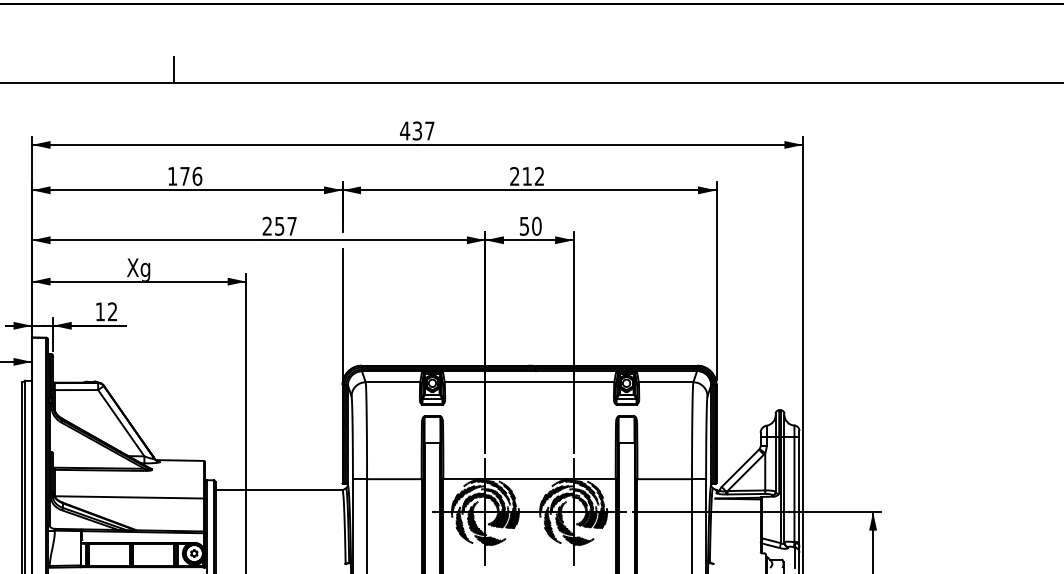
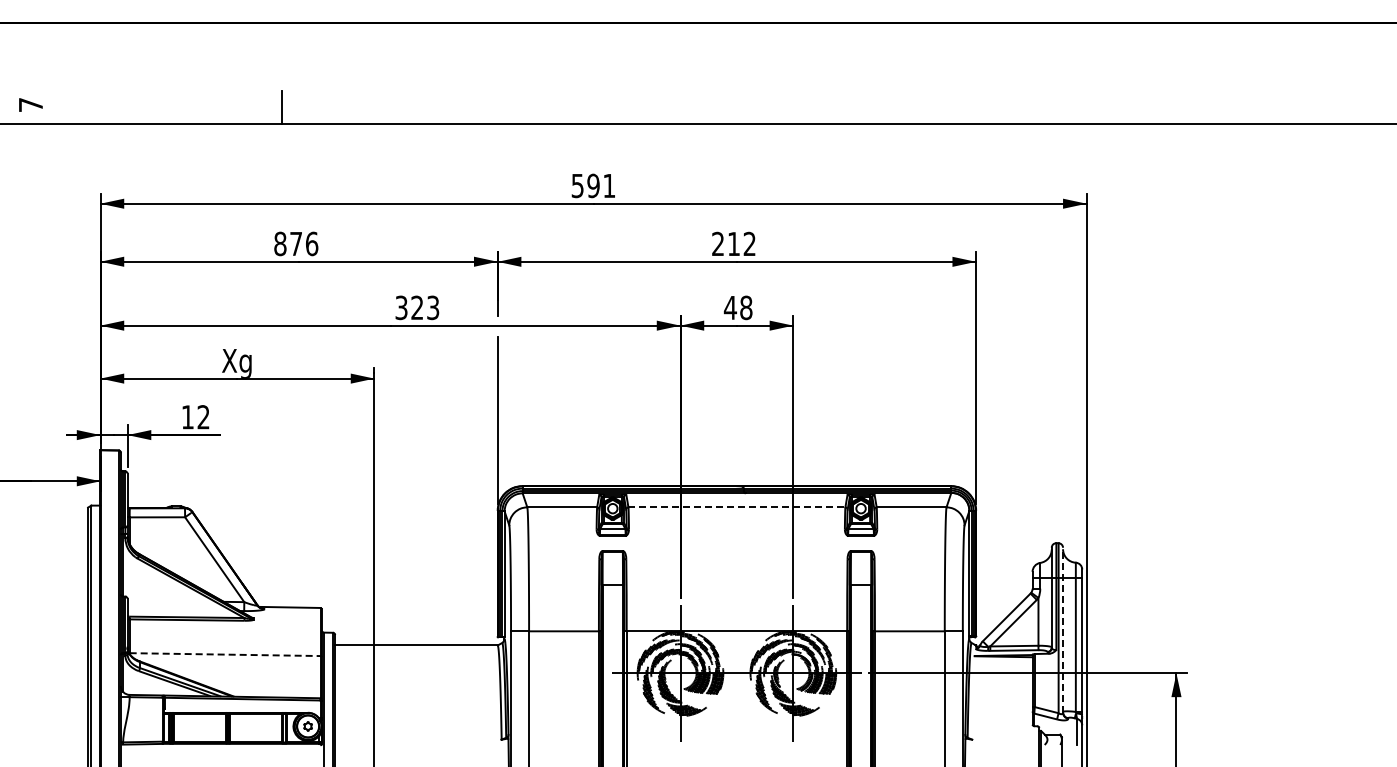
text: (417, 130) -> (593, 185), 437 -> 591
text: (172, 176) -> (280, 243), 176 -> 876
text: (279, 226) -> (417, 307), 257 -> 323
text: (529, 226) -> (737, 308), 50 -> 48
line: (529, 382) -> (737, 507), solid -> dashed
line: (784, 477) -> (1063, 629), solid -> dashed
line: (129, 497) -> (225, 654), solid -> dashed

